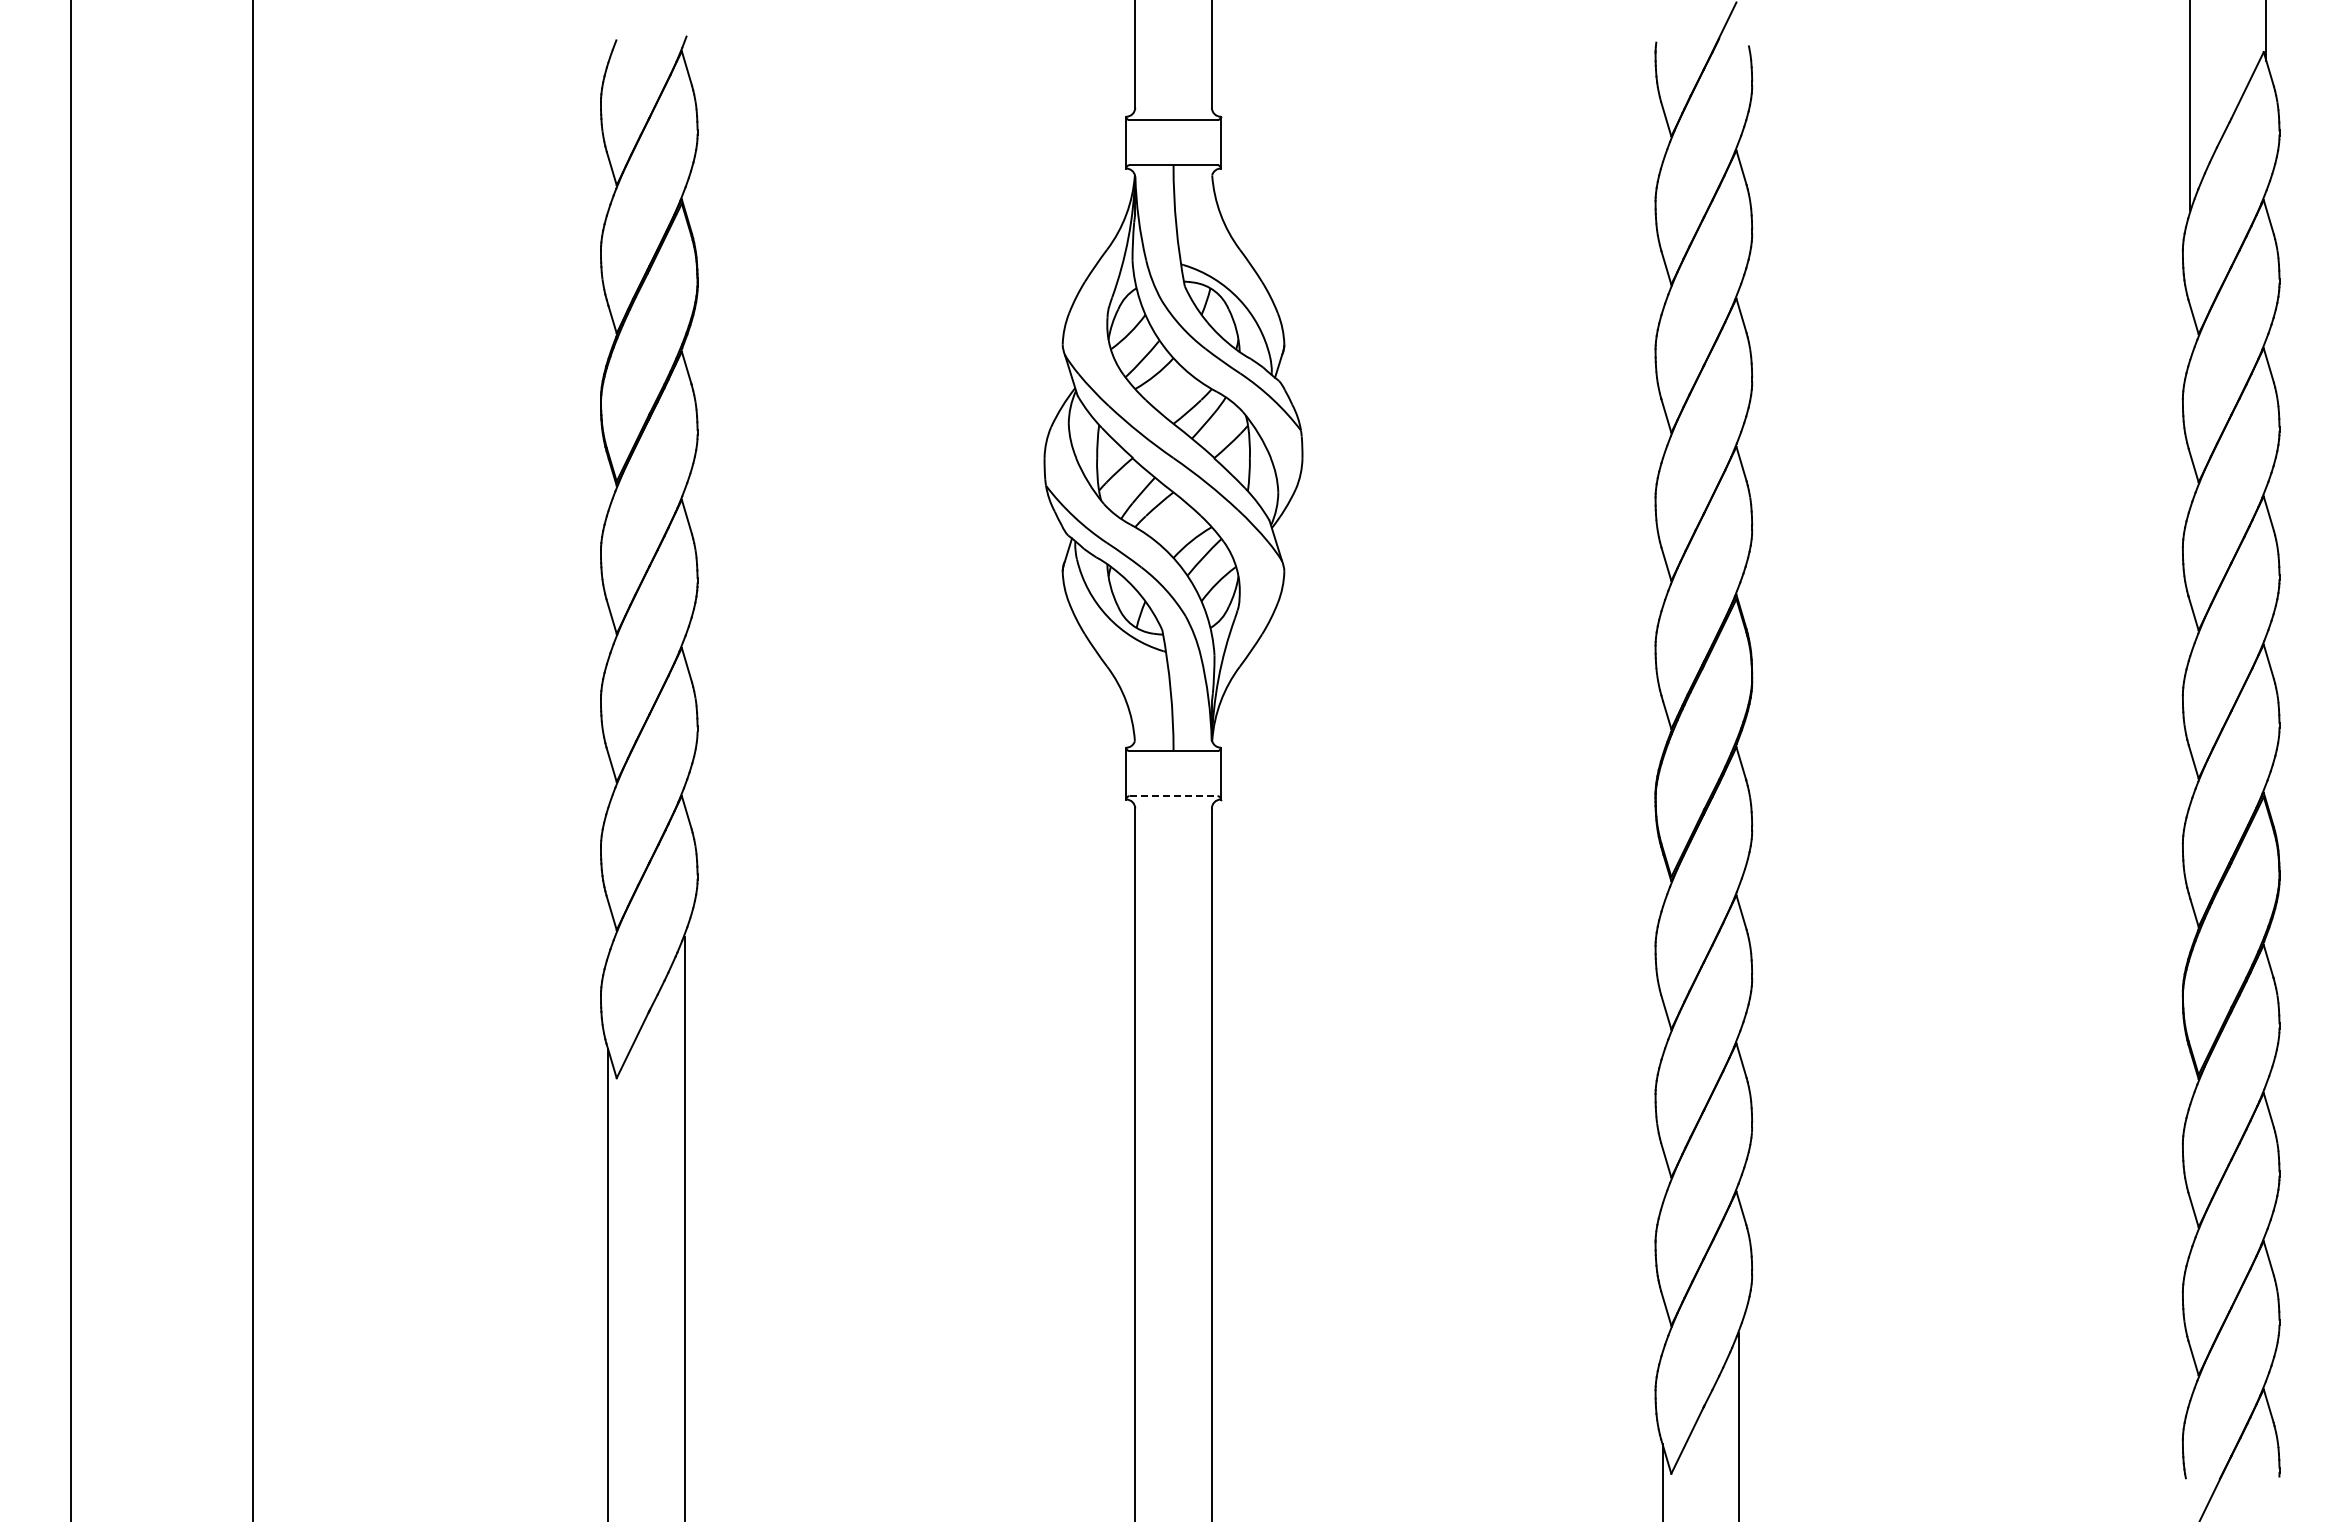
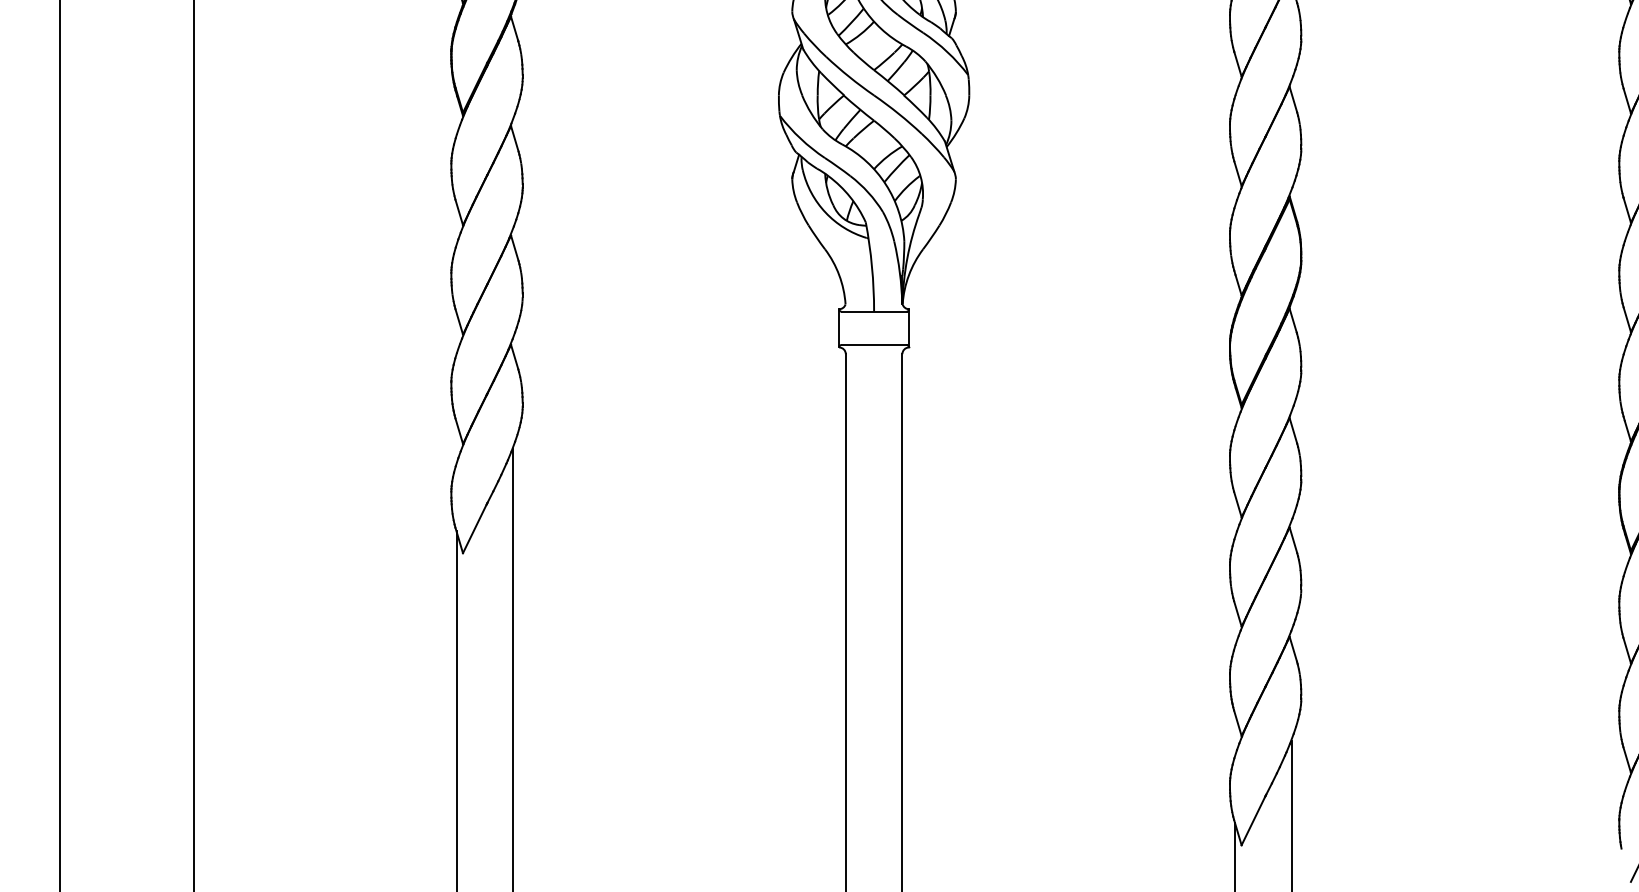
line: (1173, 796) -> (874, 345), dashed -> solid

